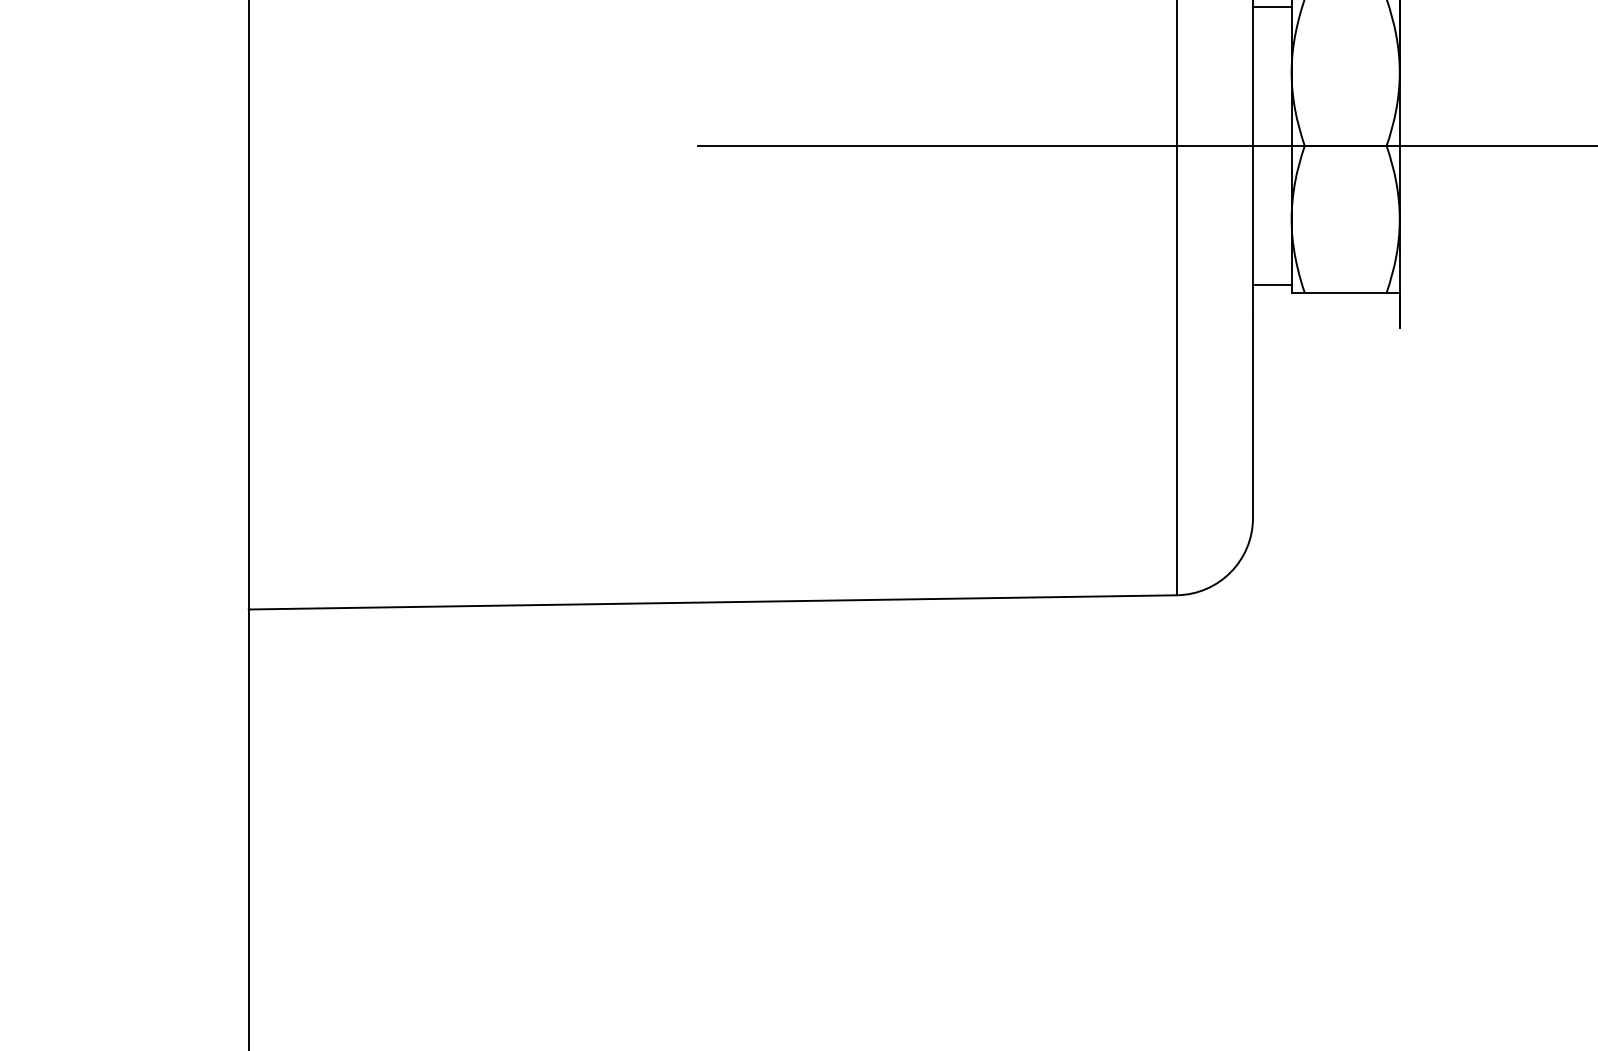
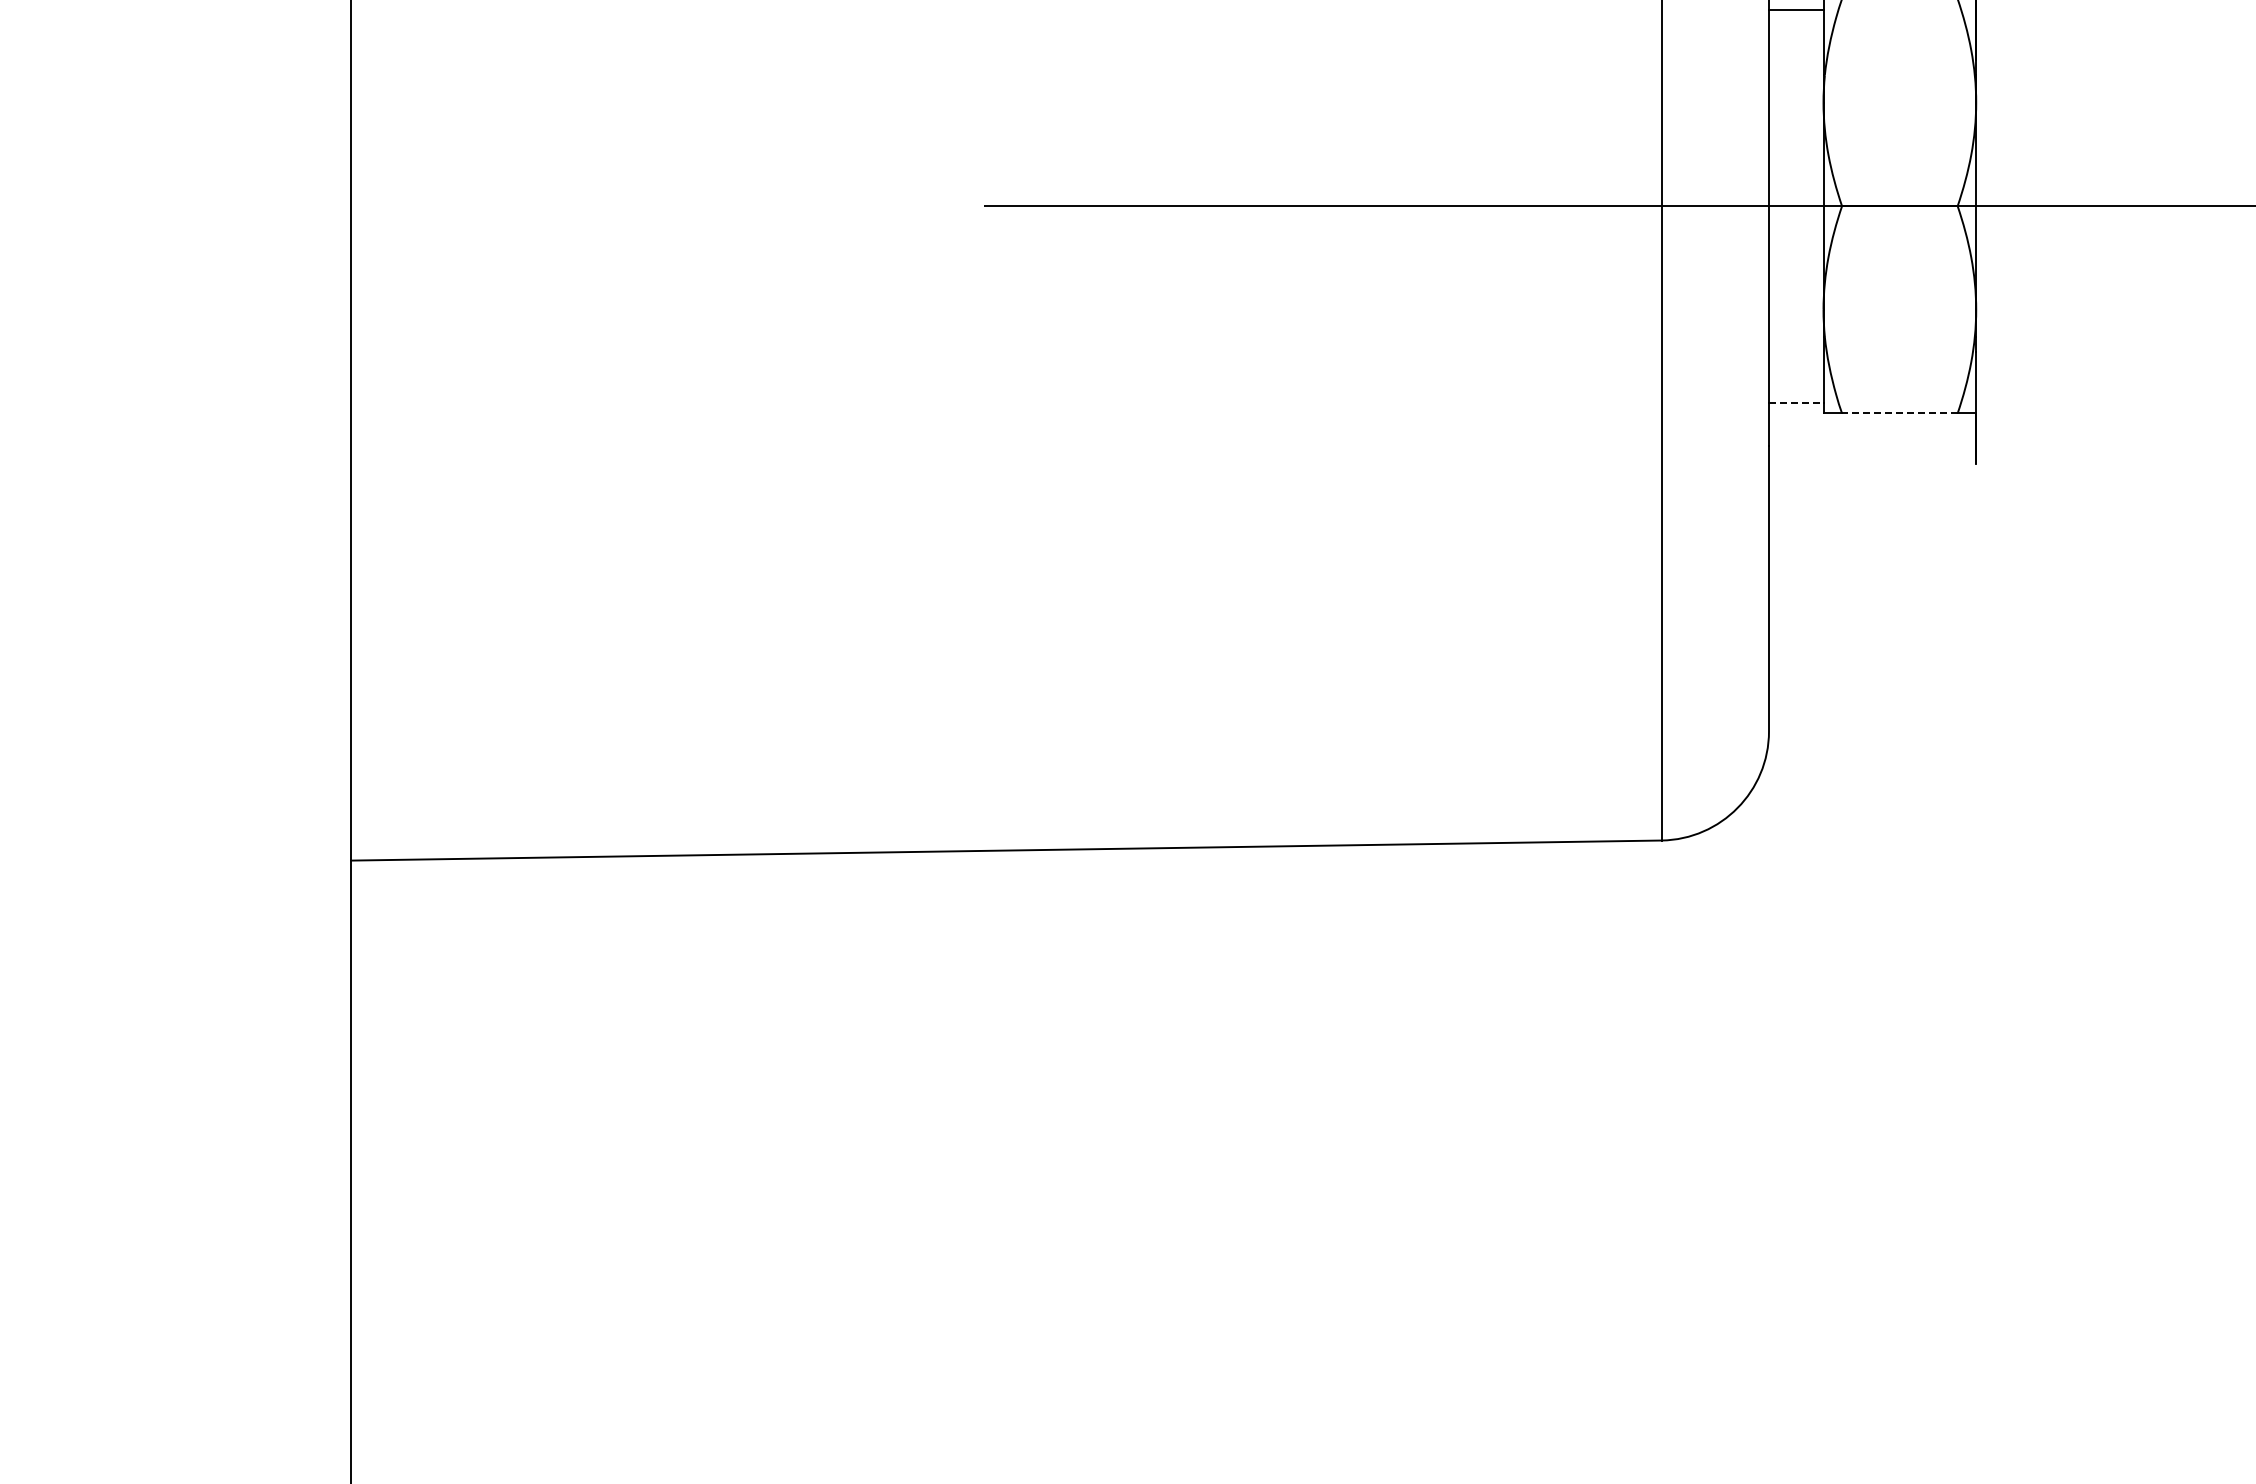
line: (1272, 285) -> (1796, 402), solid -> dashed
line: (1345, 292) -> (1899, 413), solid -> dashed

